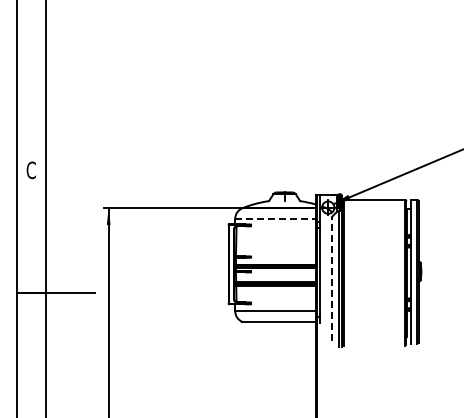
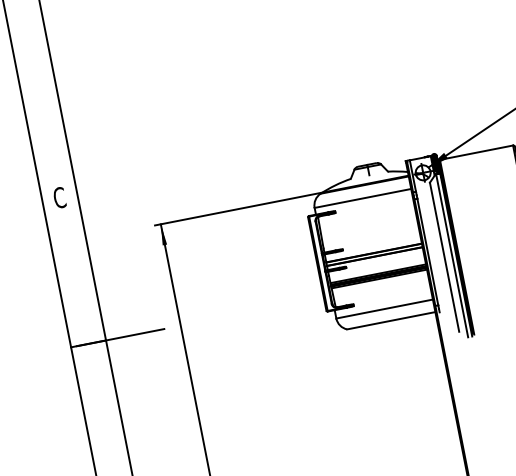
line: (276, 218) -> (363, 197), dashed -> solid
line: (332, 278) -> (444, 256), dashed -> solid

